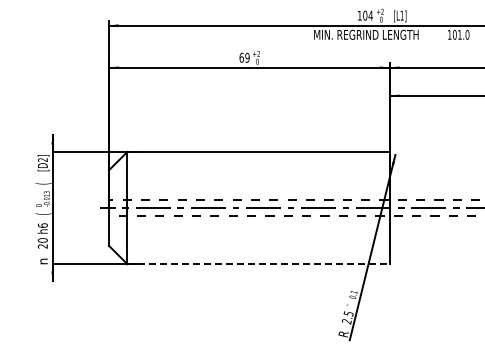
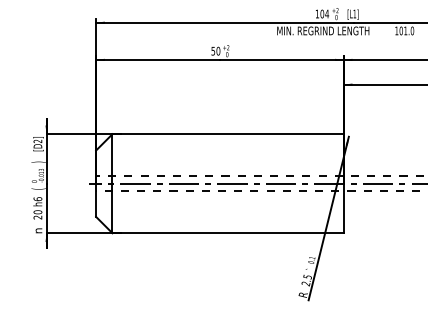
text: (244, 57) -> (215, 50), 69 -> 50
text: (43, 183) -> (38, 162), ( -> )
line: (259, 264) -> (228, 233), dashed -> solid

